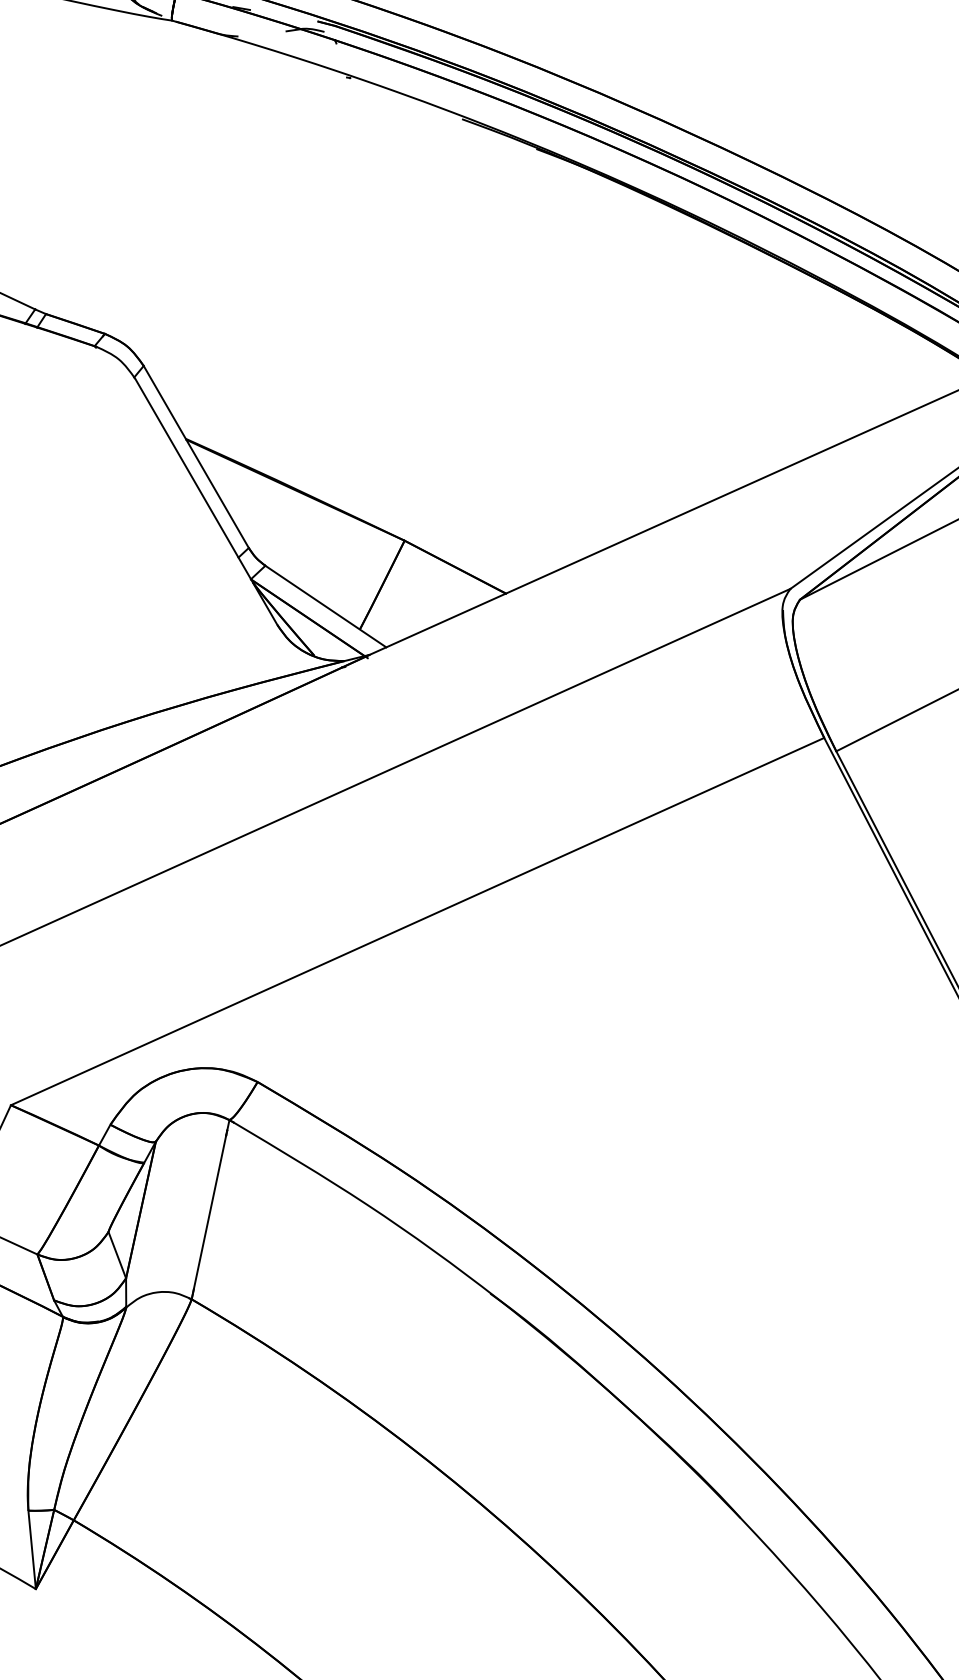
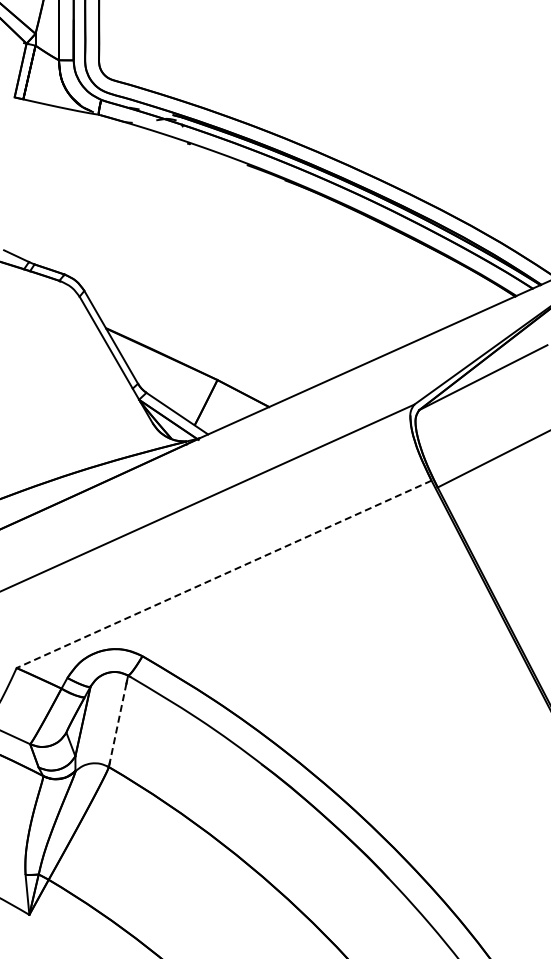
line: (418, 921) -> (224, 574), solid -> dashed
line: (208, 1217) -> (117, 725), solid -> dashed

